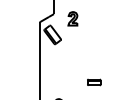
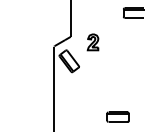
part: (93, 81) -> (117, 116), size x1.43

